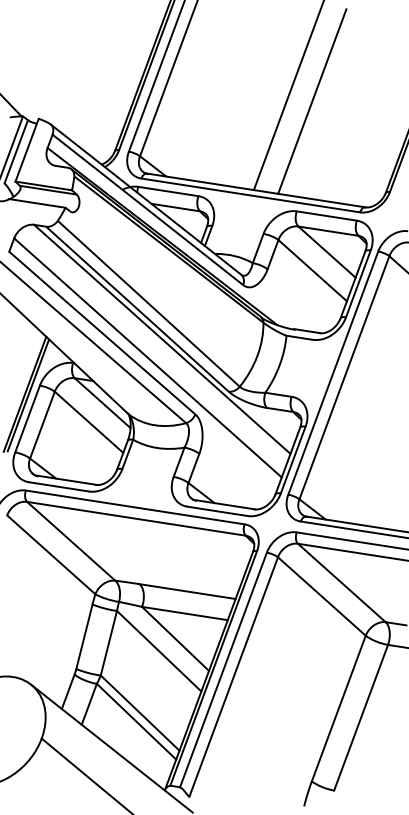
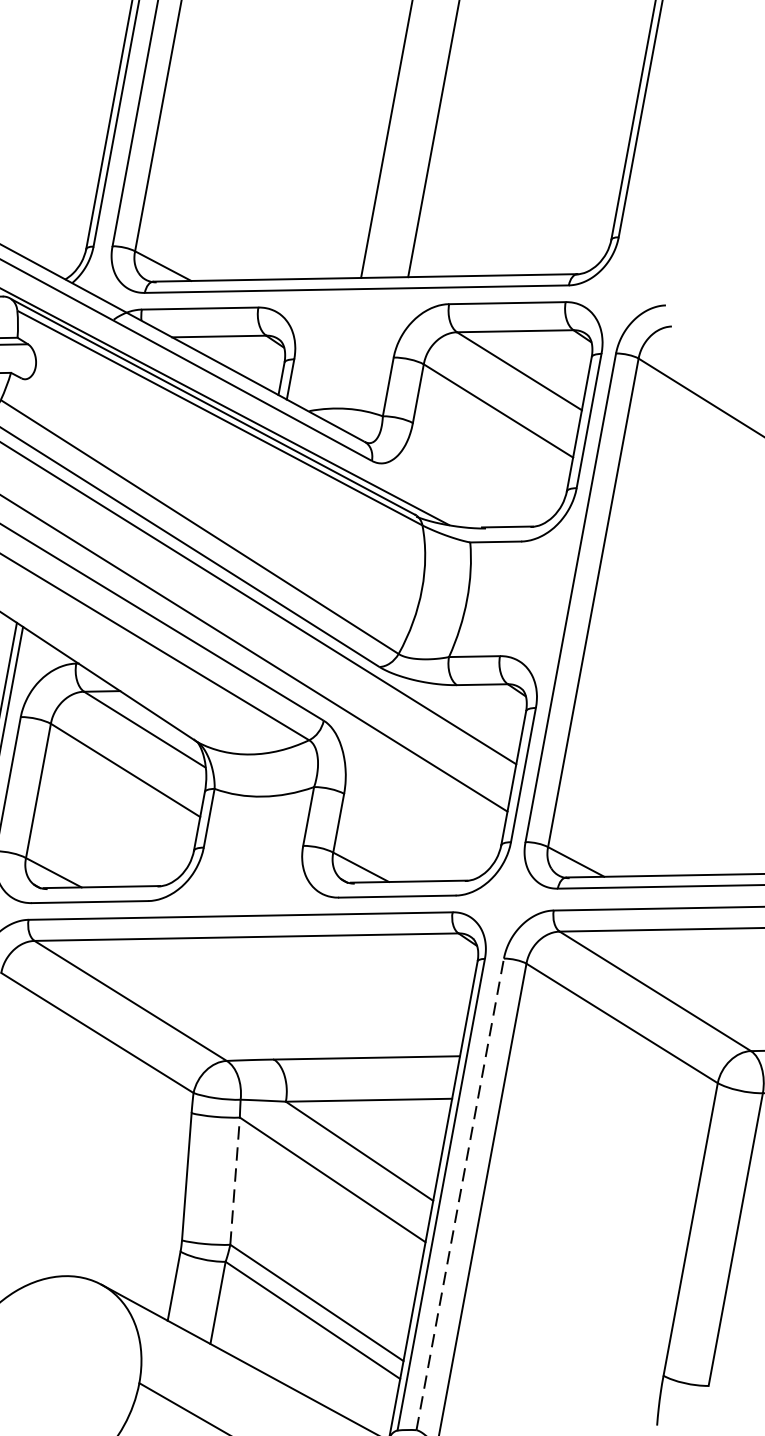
line: (109, 642) -> (235, 1179), solid -> dashed
line: (223, 669) -> (460, 1193), solid -> dashed

